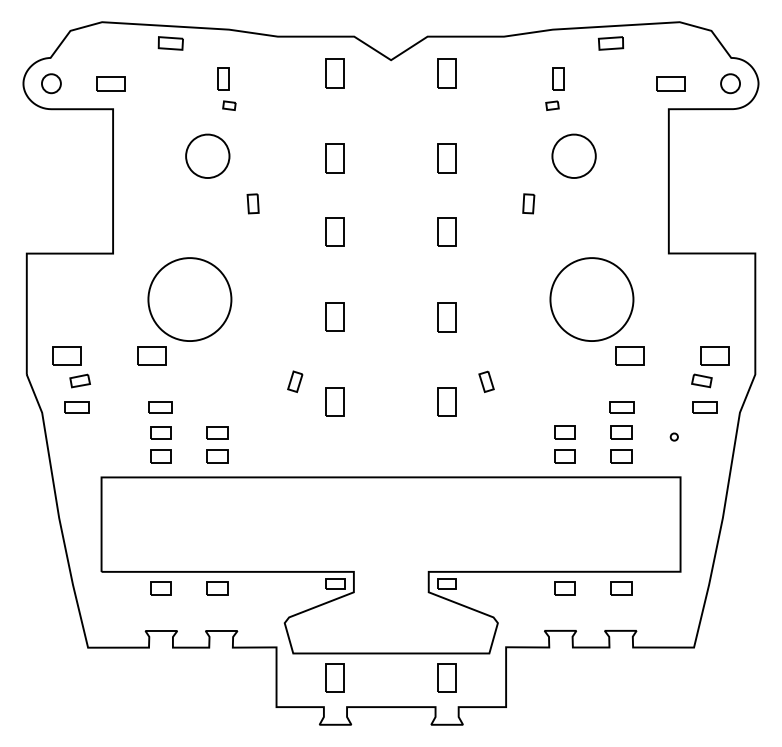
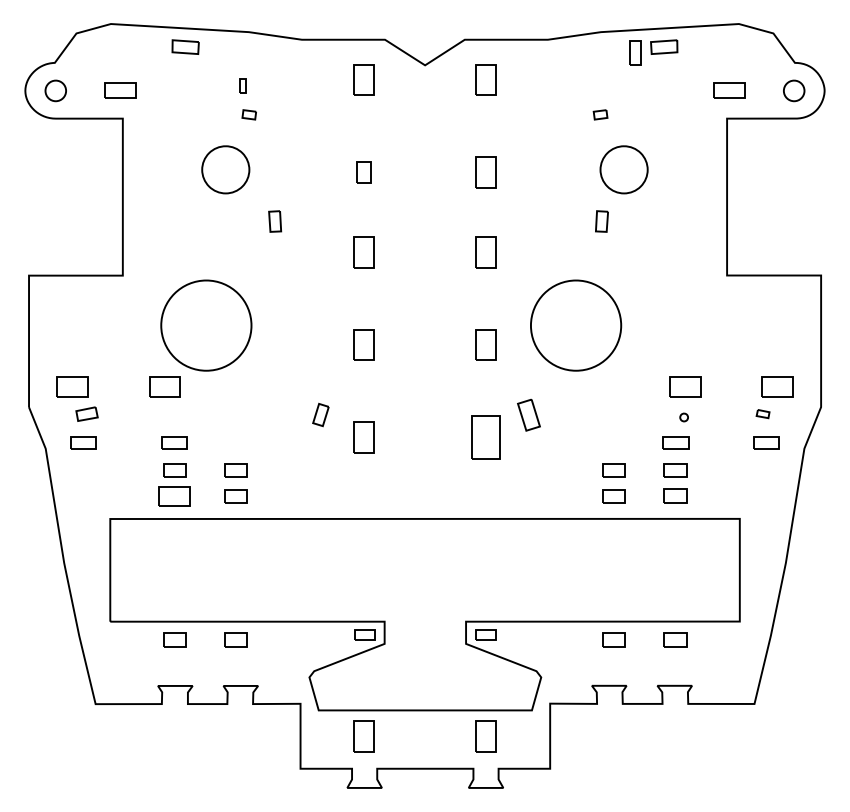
part: (223, 78) -> (242, 85), size x0.6
part: (558, 78) -> (635, 52), moved
part: (334, 158) -> (363, 172), size x0.7
part: (528, 203) -> (601, 221), moved
part: (591, 299) -> (575, 325), moved
part: (701, 380) -> (762, 413), size x0.6
part: (486, 381) -> (528, 414), size x1.4
part: (446, 401) -> (485, 436), size x1.4
part: (673, 436) -> (683, 416), moved
part: (160, 456) -> (174, 496), size x1.4

